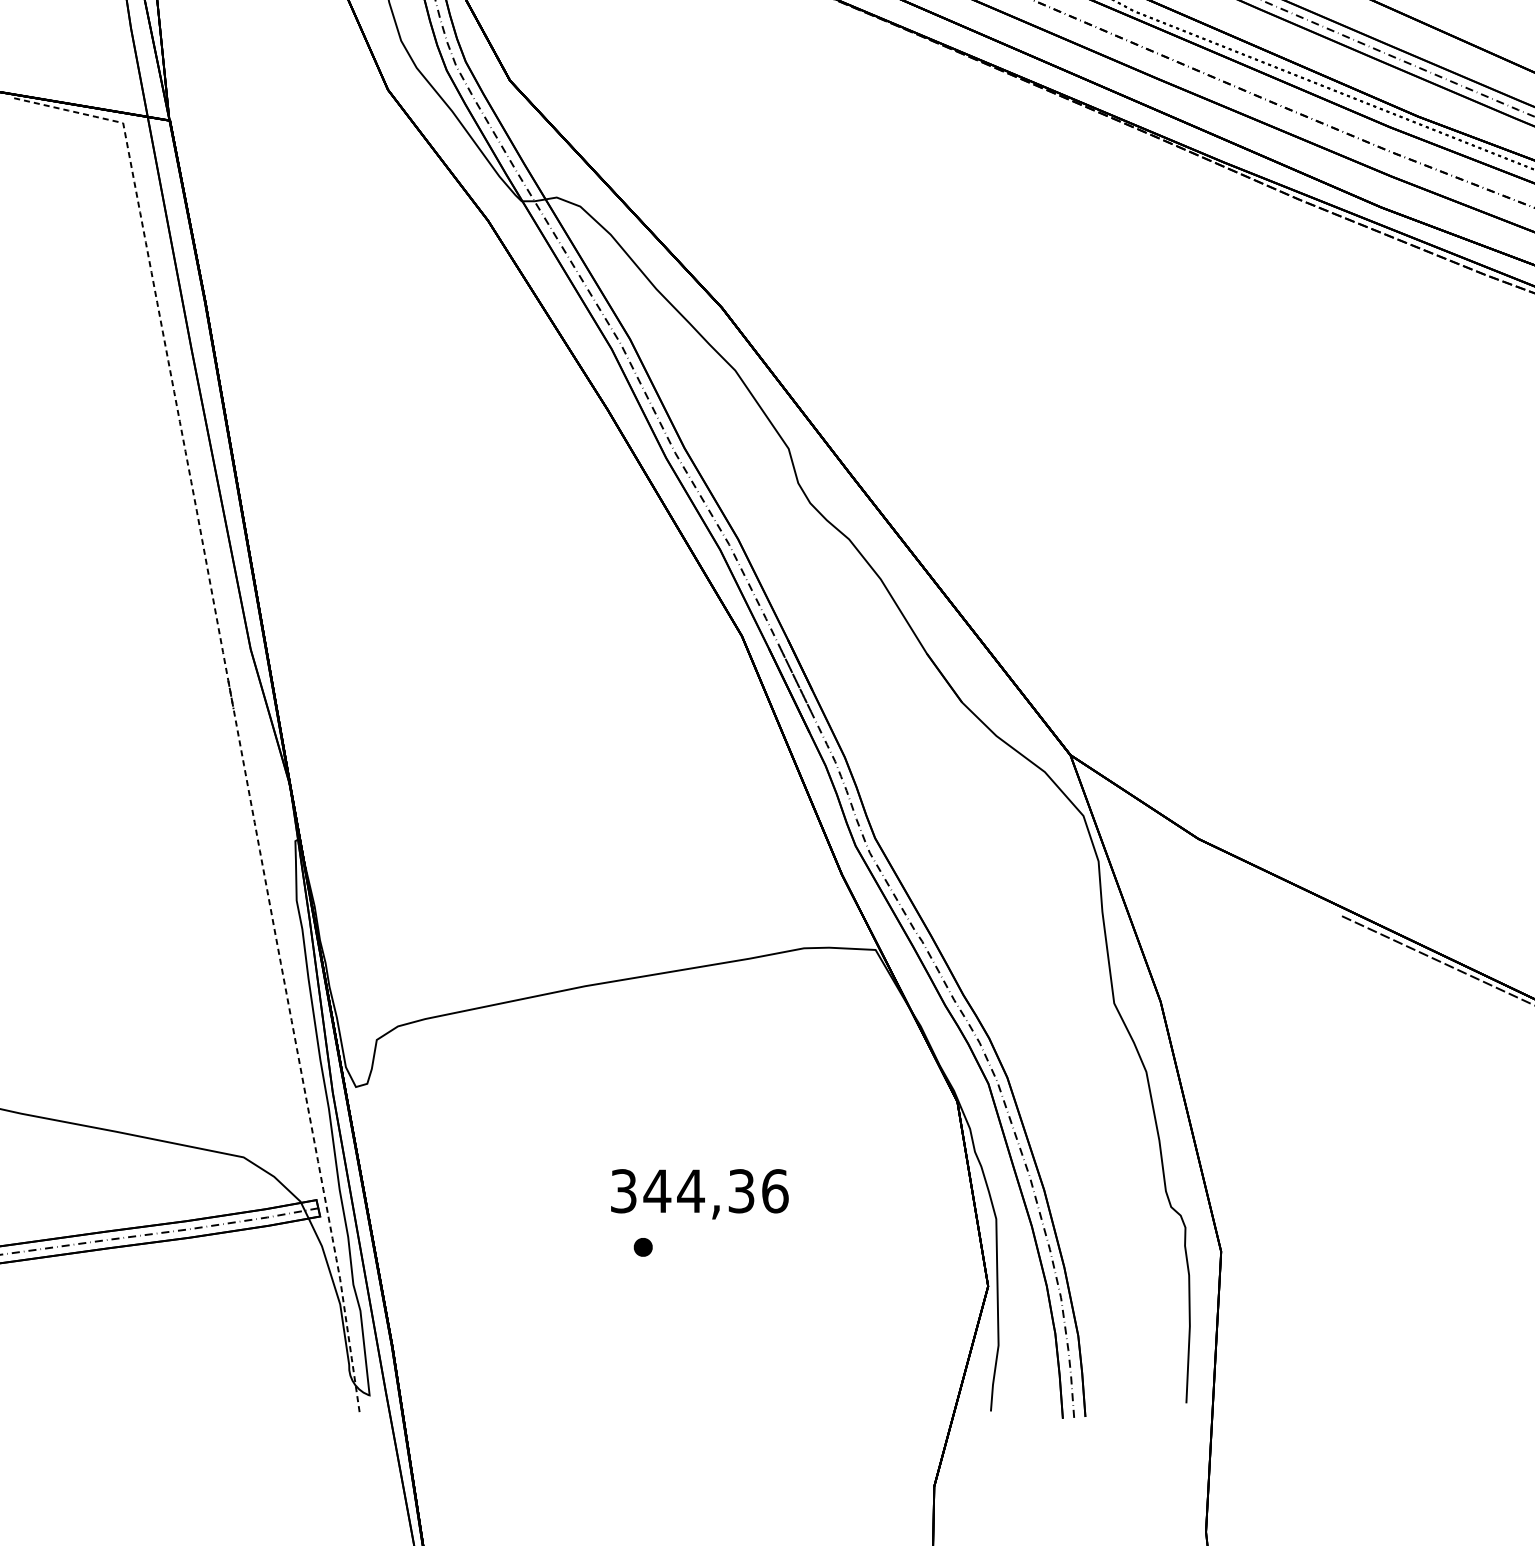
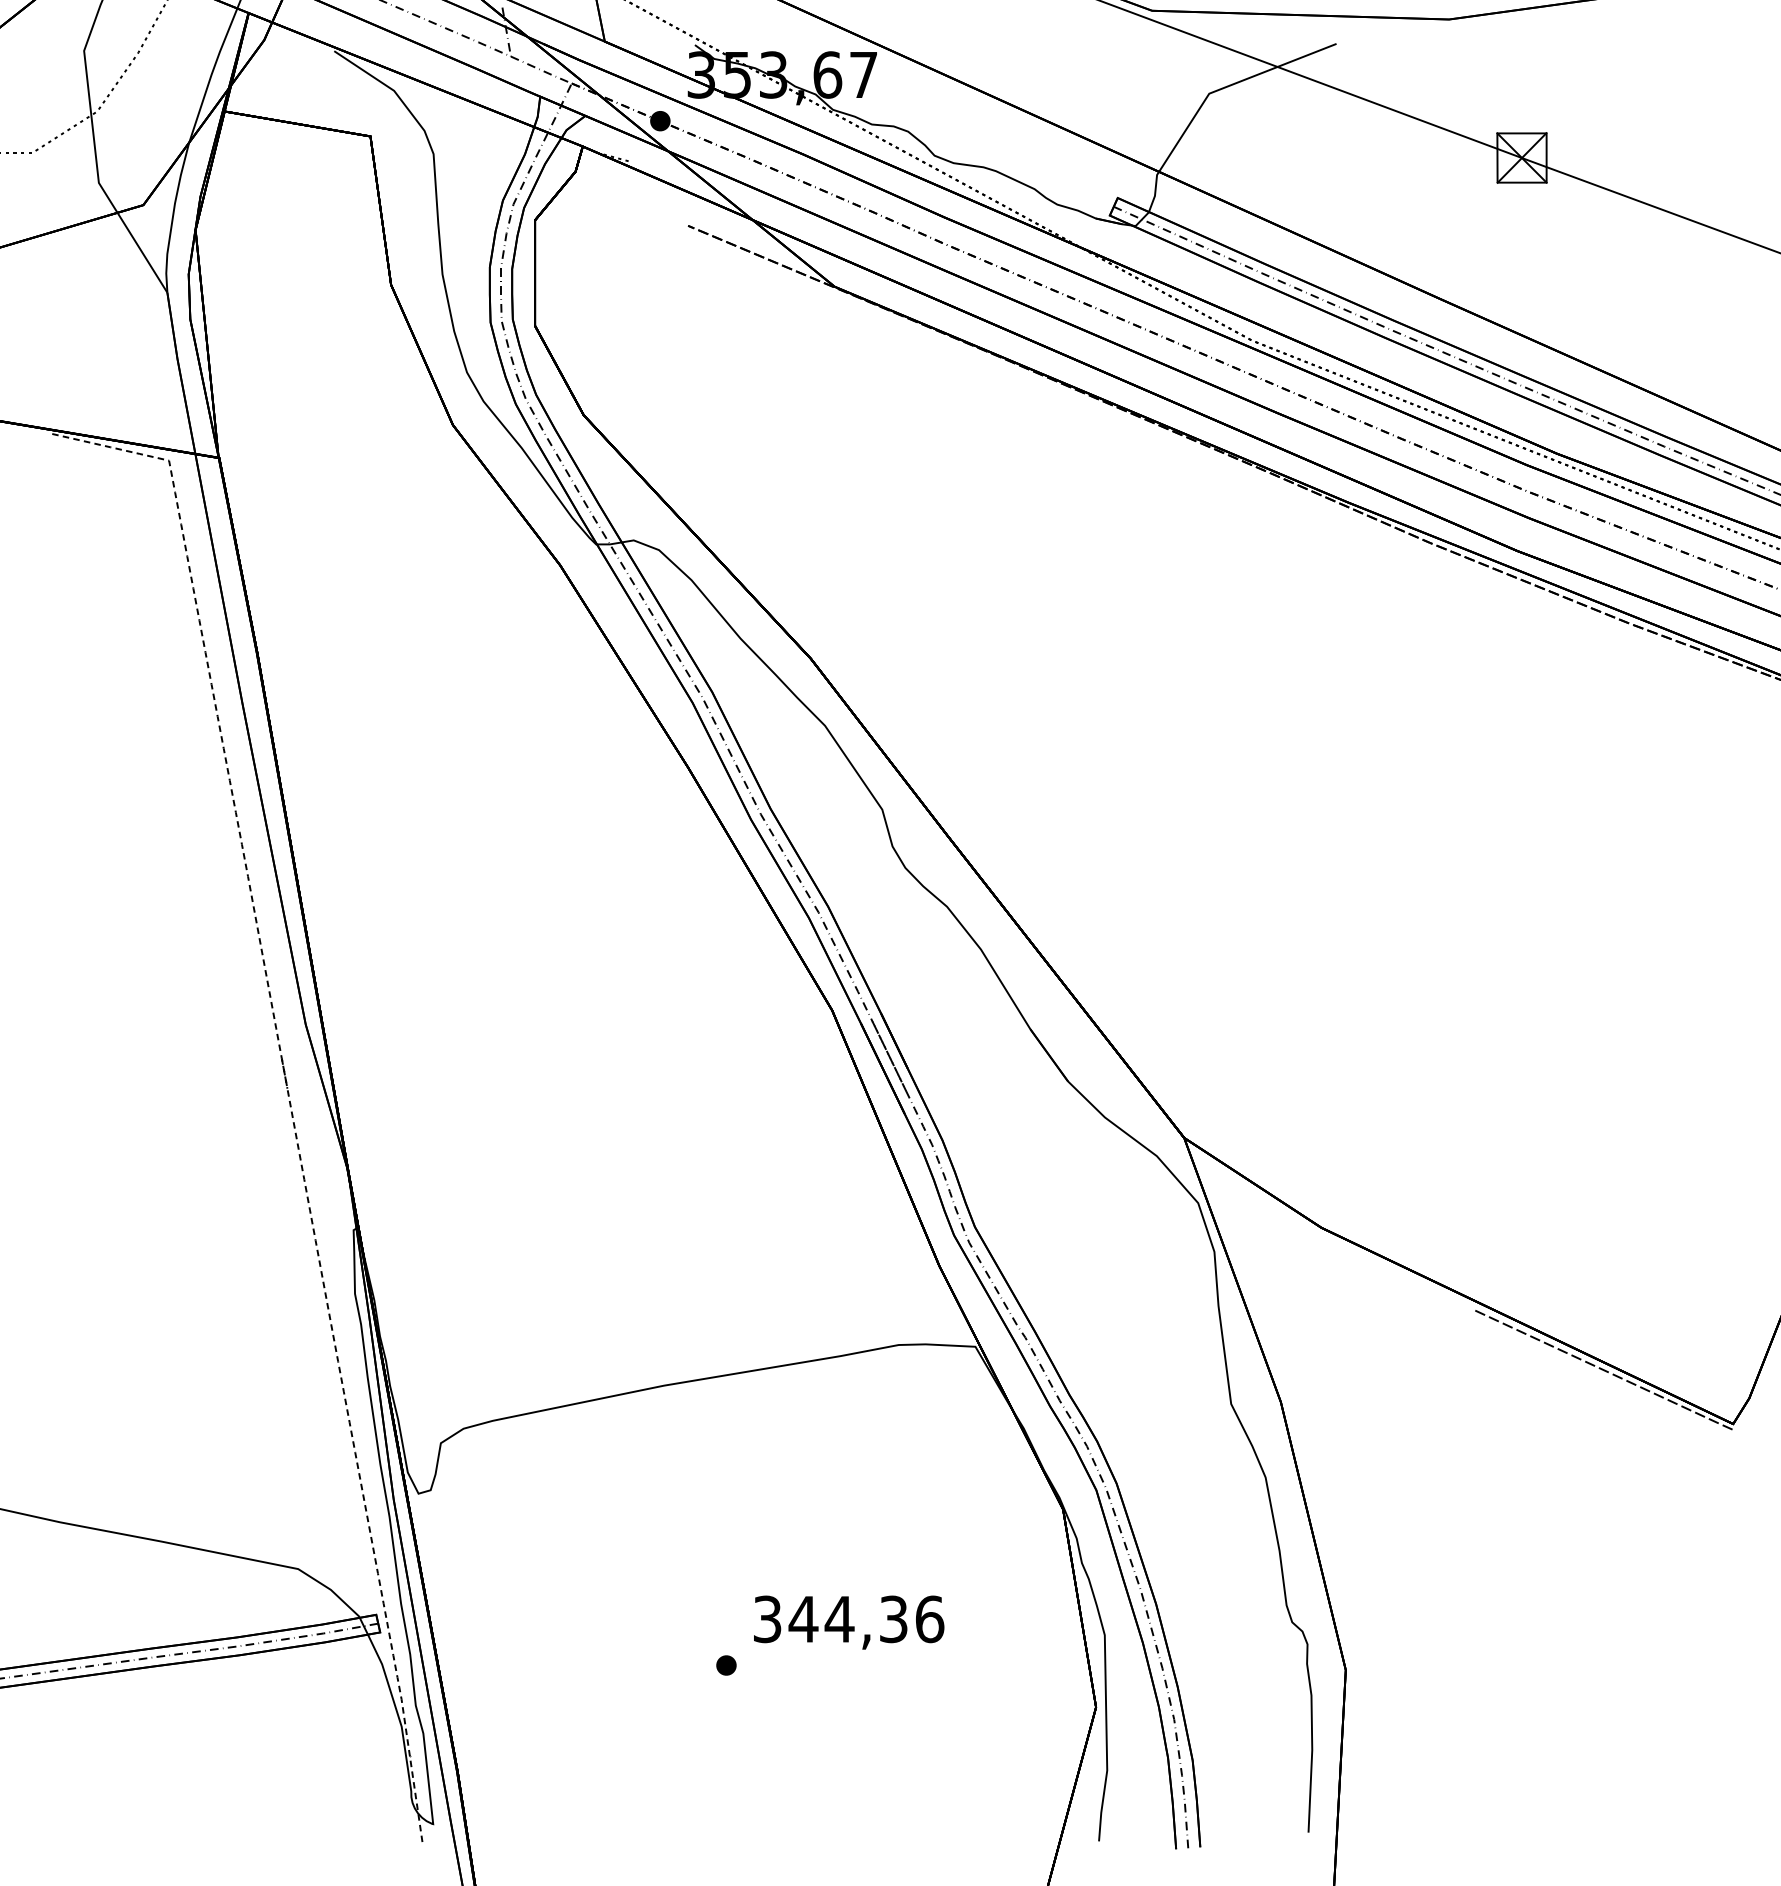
text: (700, 1194) -> (849, 1622), moved

